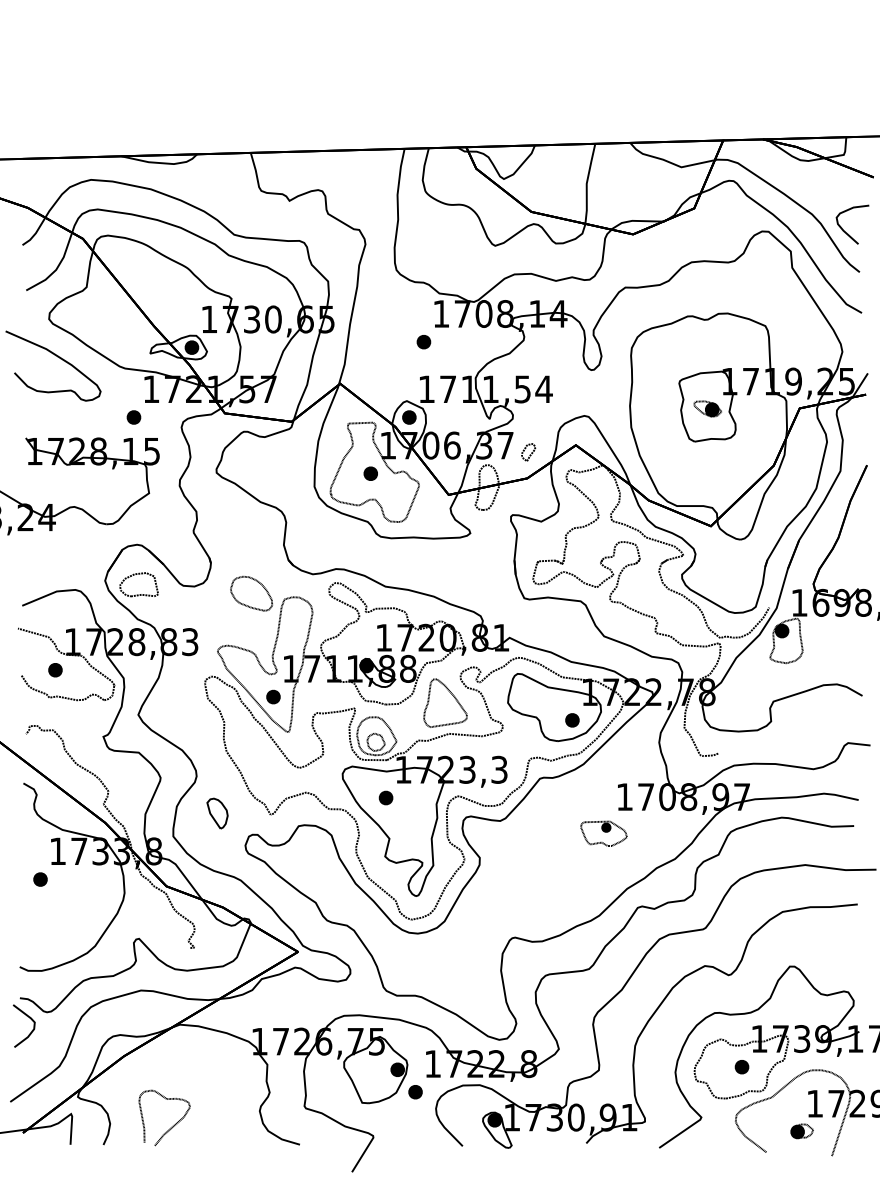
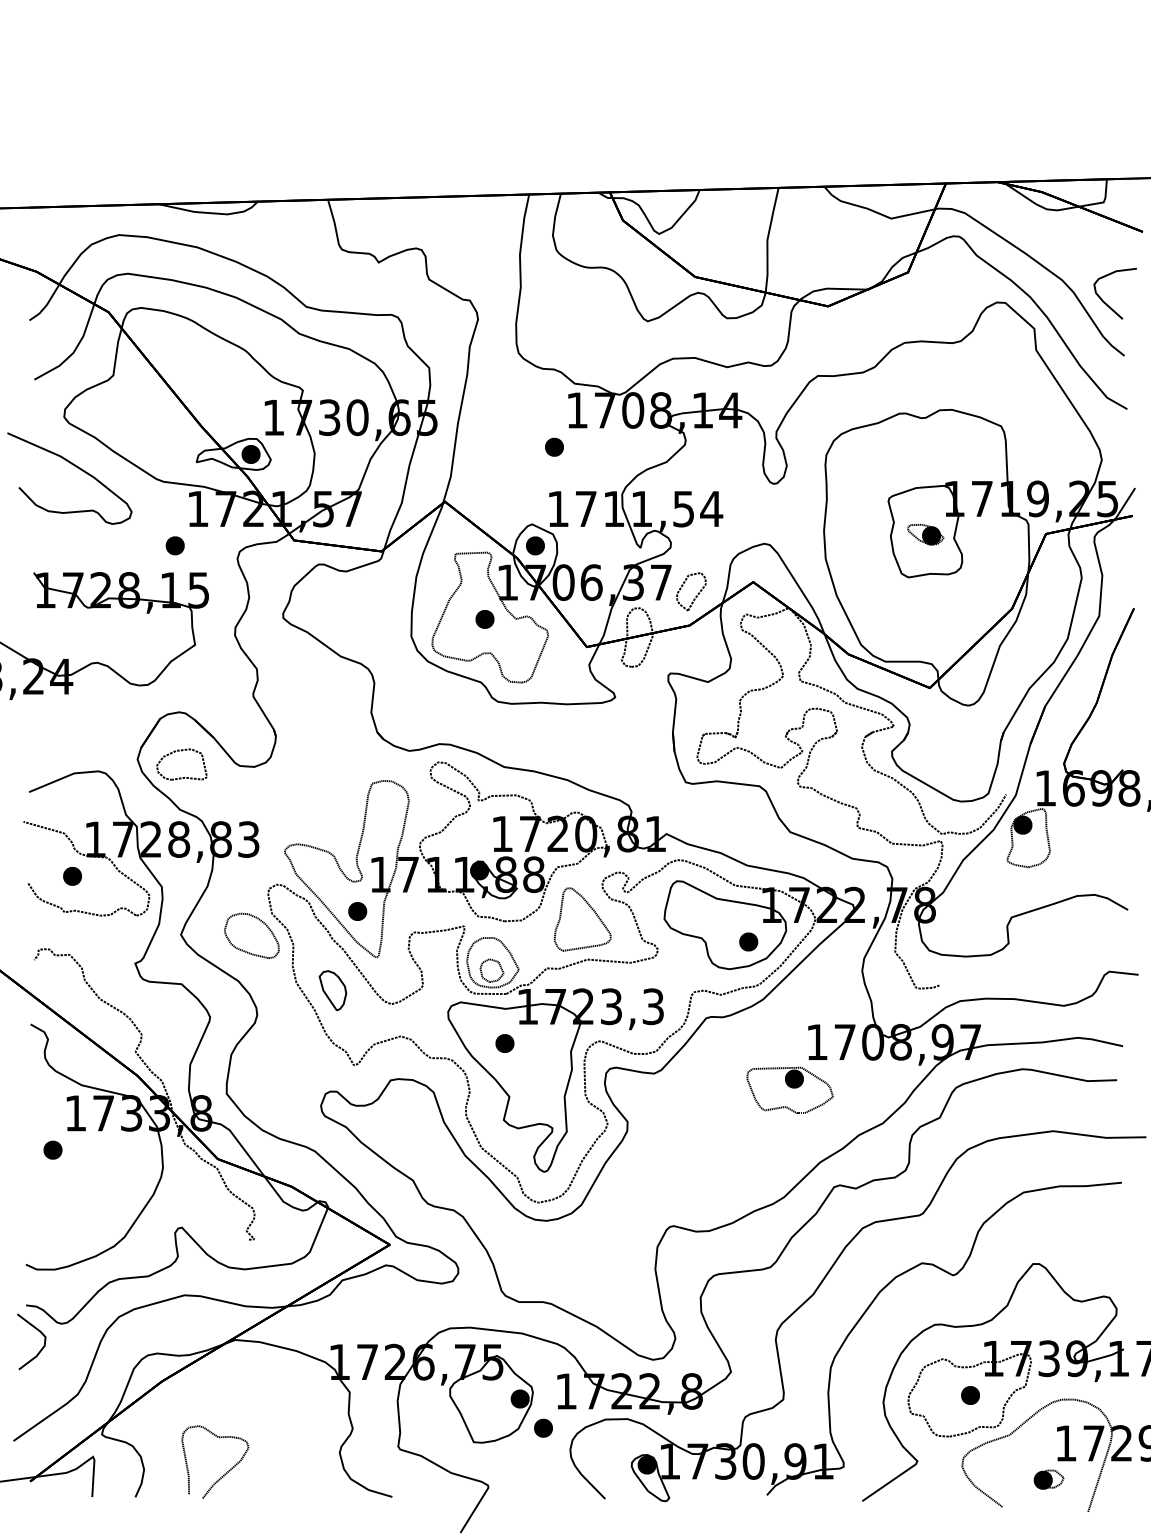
part: (528, 452) -> (691, 591), size x1.67
part: (251, 593) -> (251, 935), moved
part: (217, 813) -> (332, 990), moved
part: (603, 833) -> (789, 1089), size x1.43

